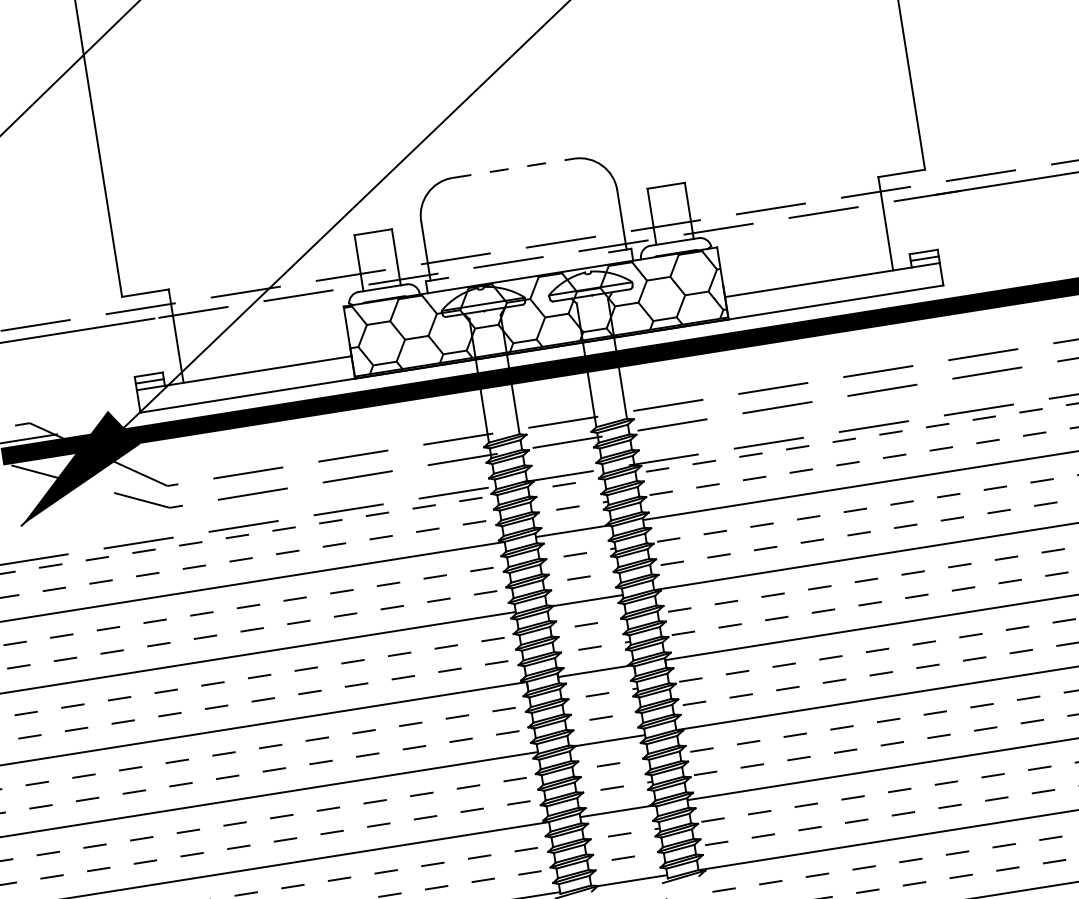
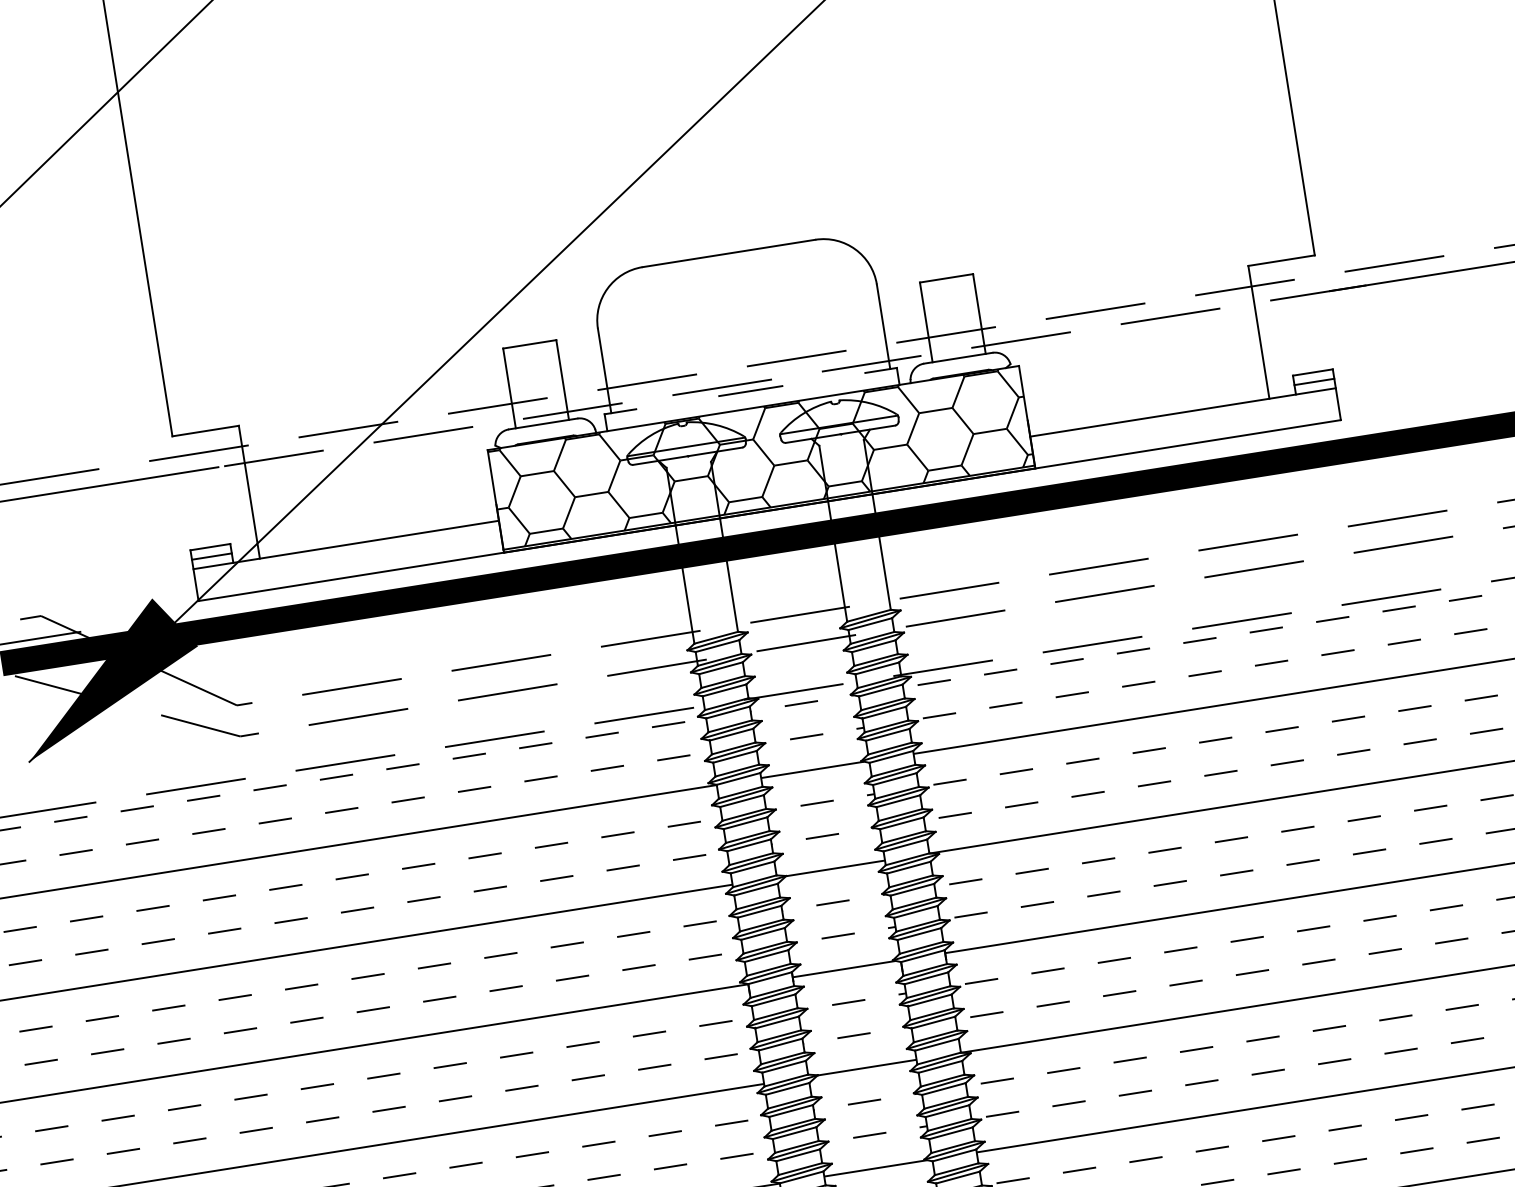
line: (513, 168) -> (729, 253), dashed -> solid
line: (528, 264) -> (750, 390), added

